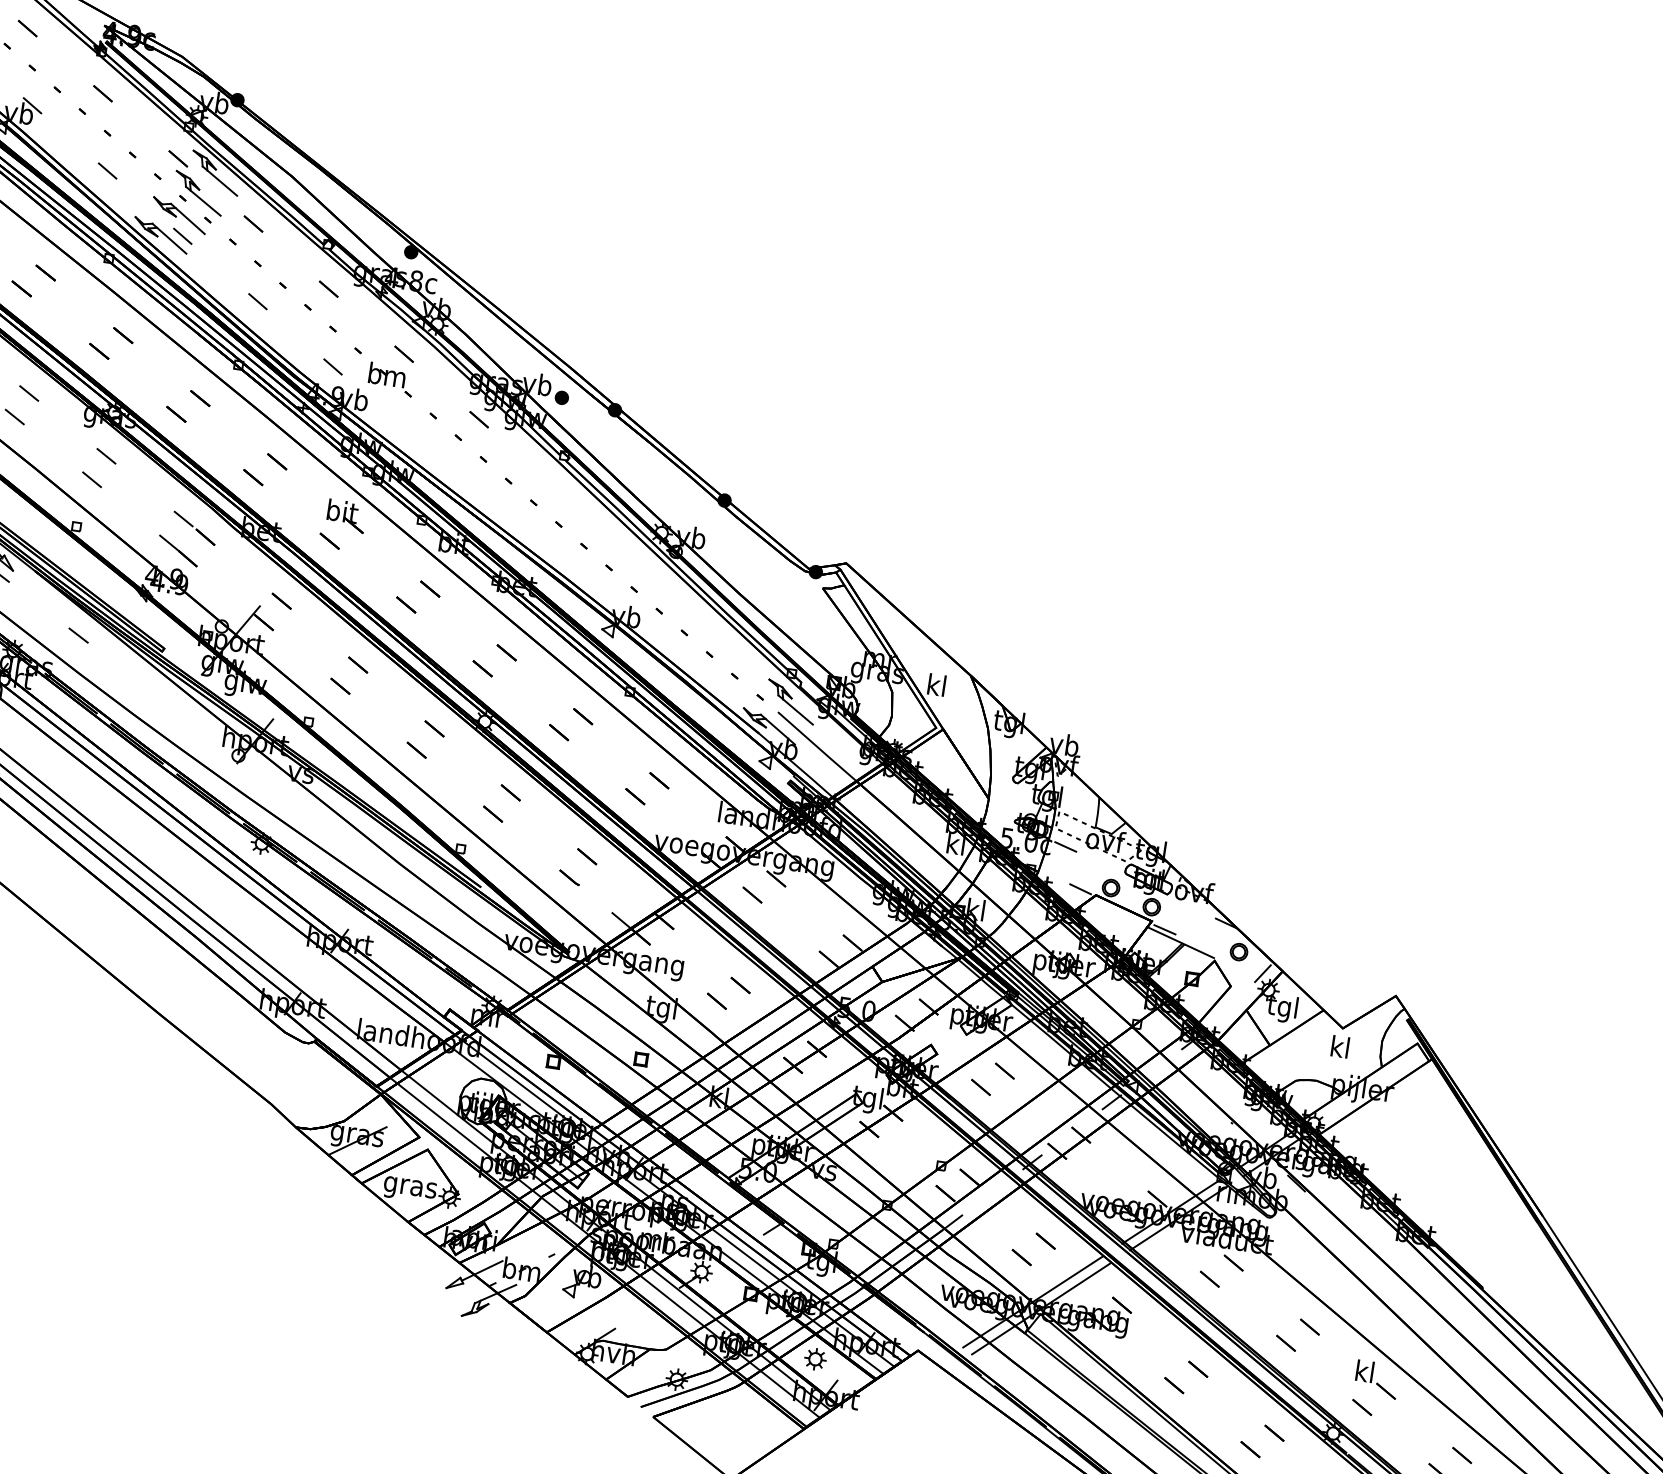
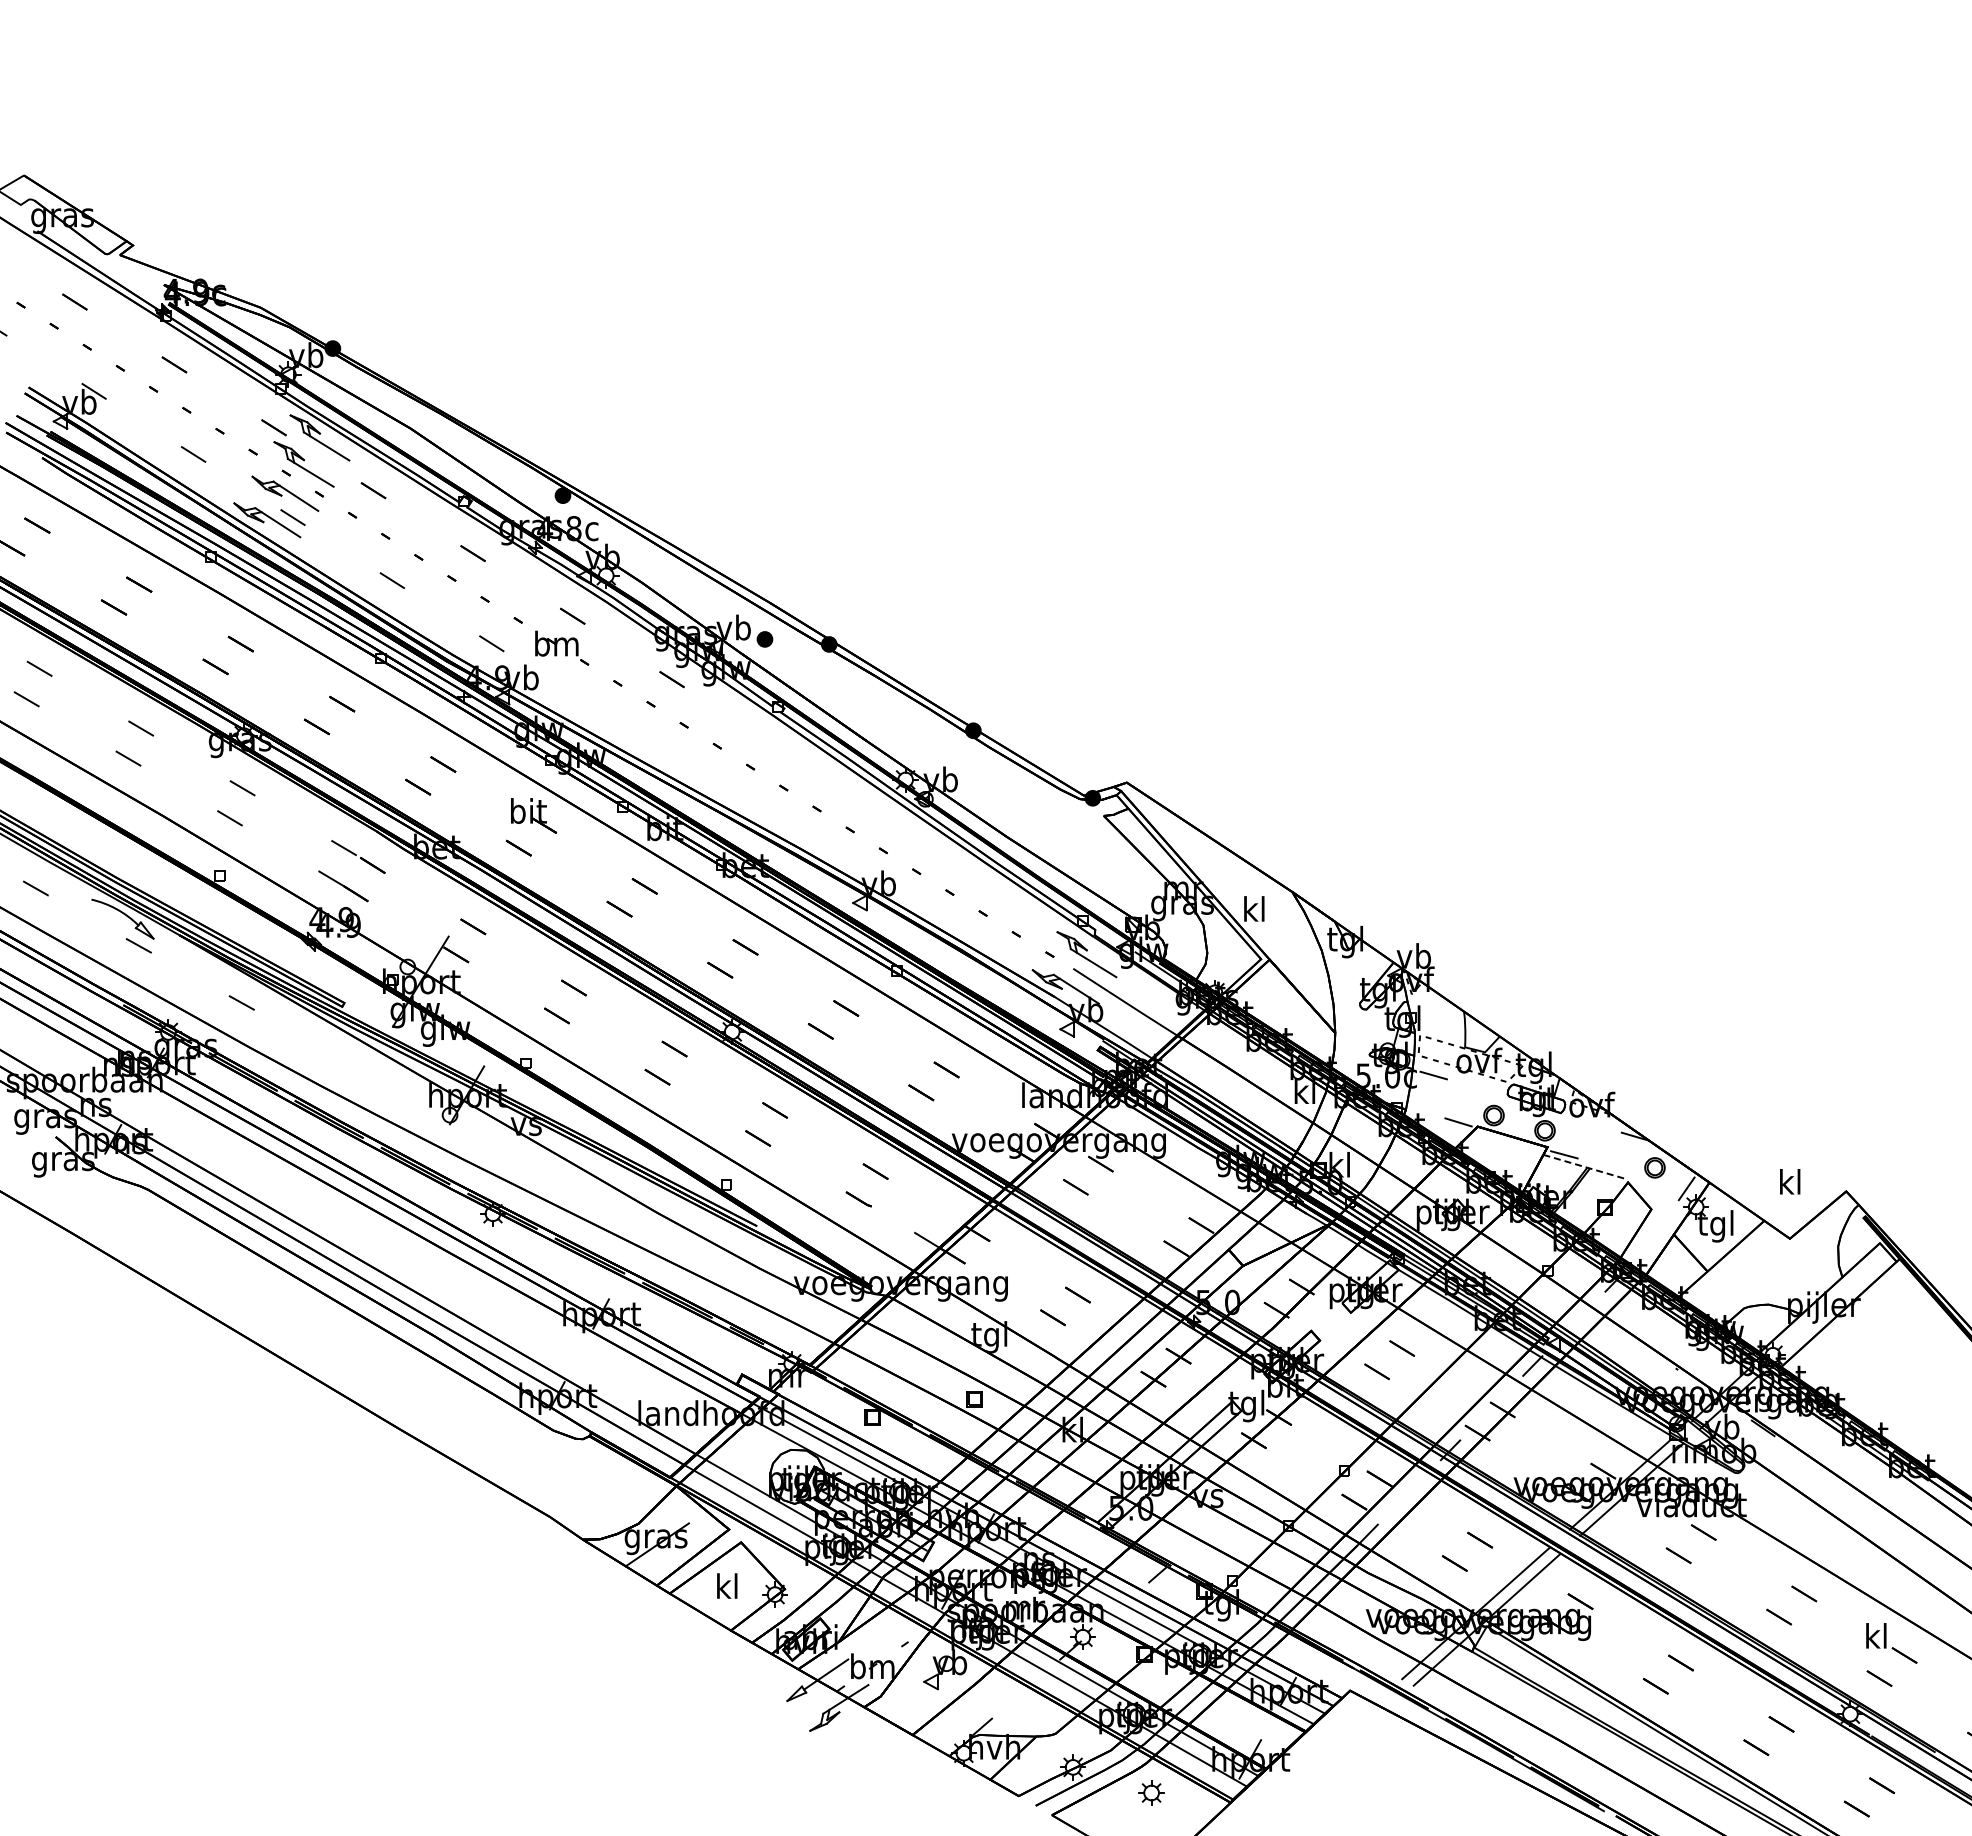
line: (1181, 943) -> (1585, 1167), solid -> dashed
text: (1340, 1046) -> (1790, 1181), moved
text: (410, 1187) -> (727, 1589), gras -> kl
part: (815, 1358) -> (1151, 1792), moved

